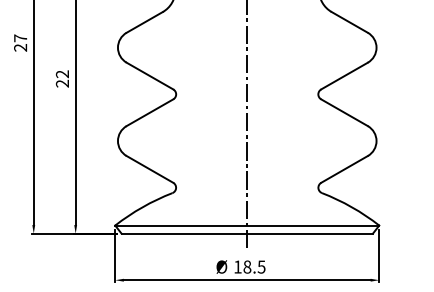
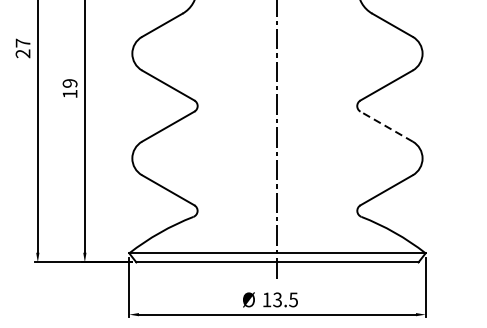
text: (62, 78) -> (70, 88), 22 -> 19
line: (344, 112) -> (386, 126), solid -> dashed
text: (247, 266) -> (277, 299), 18.5 -> 13.5

